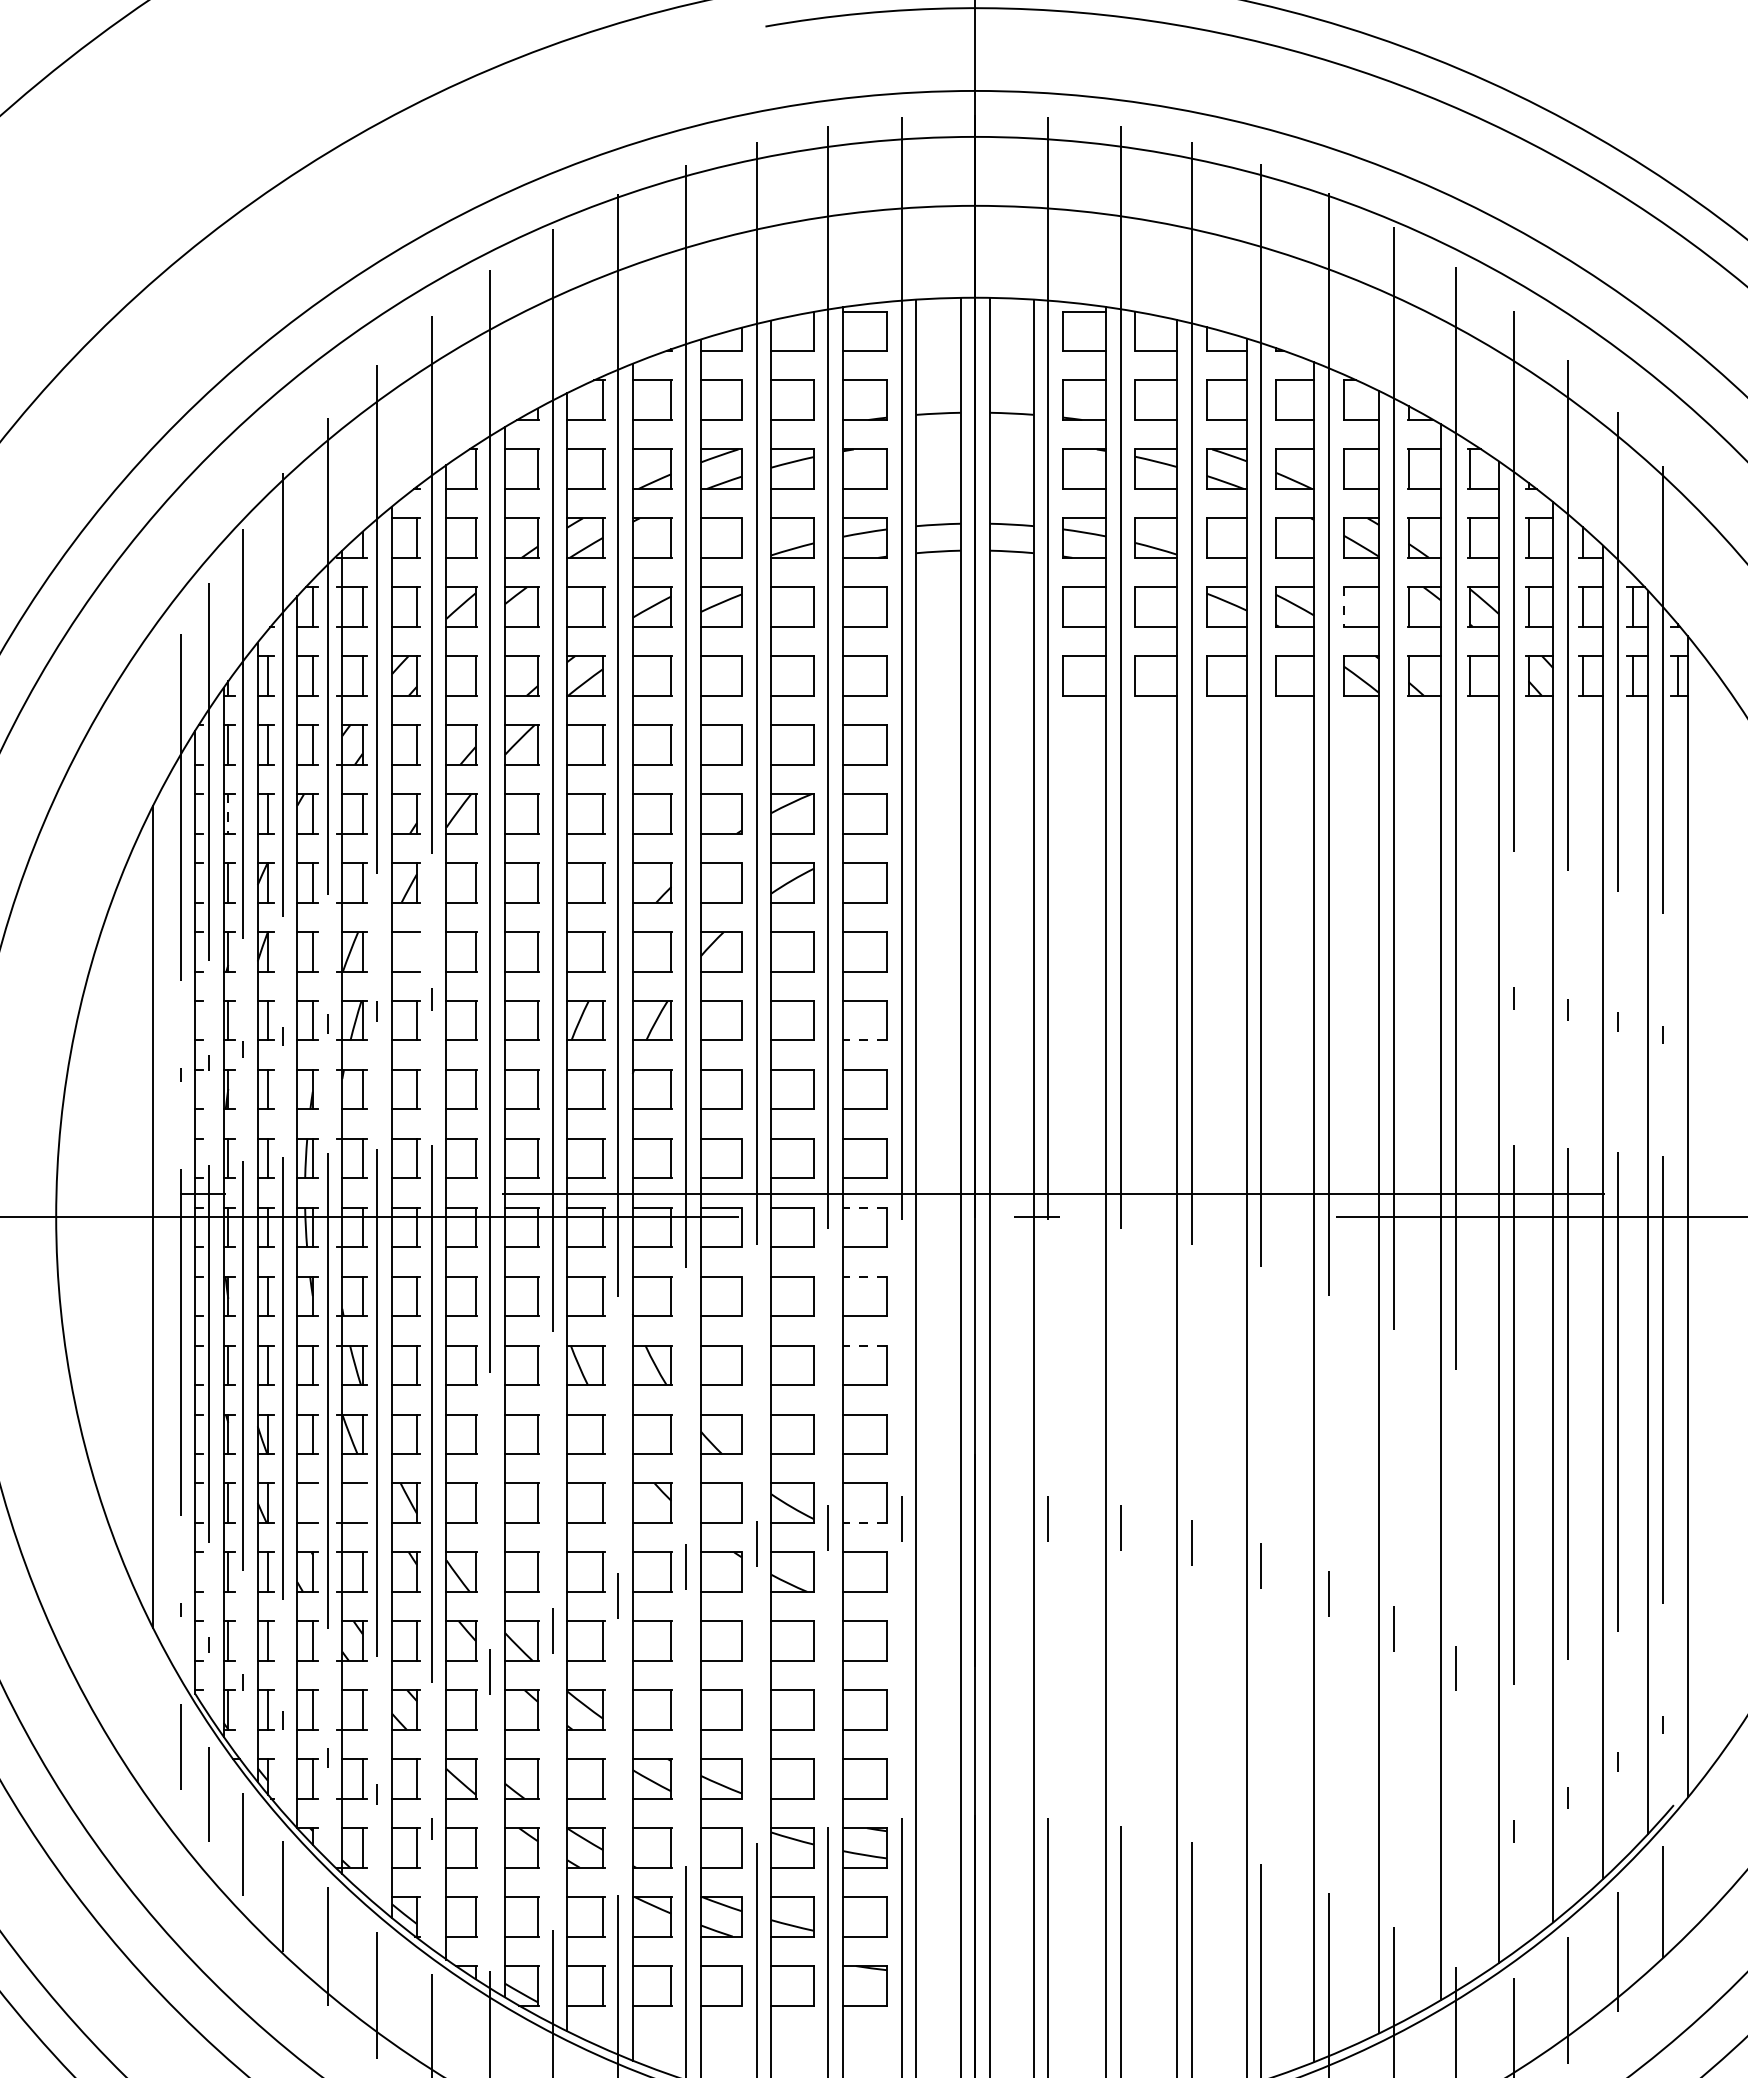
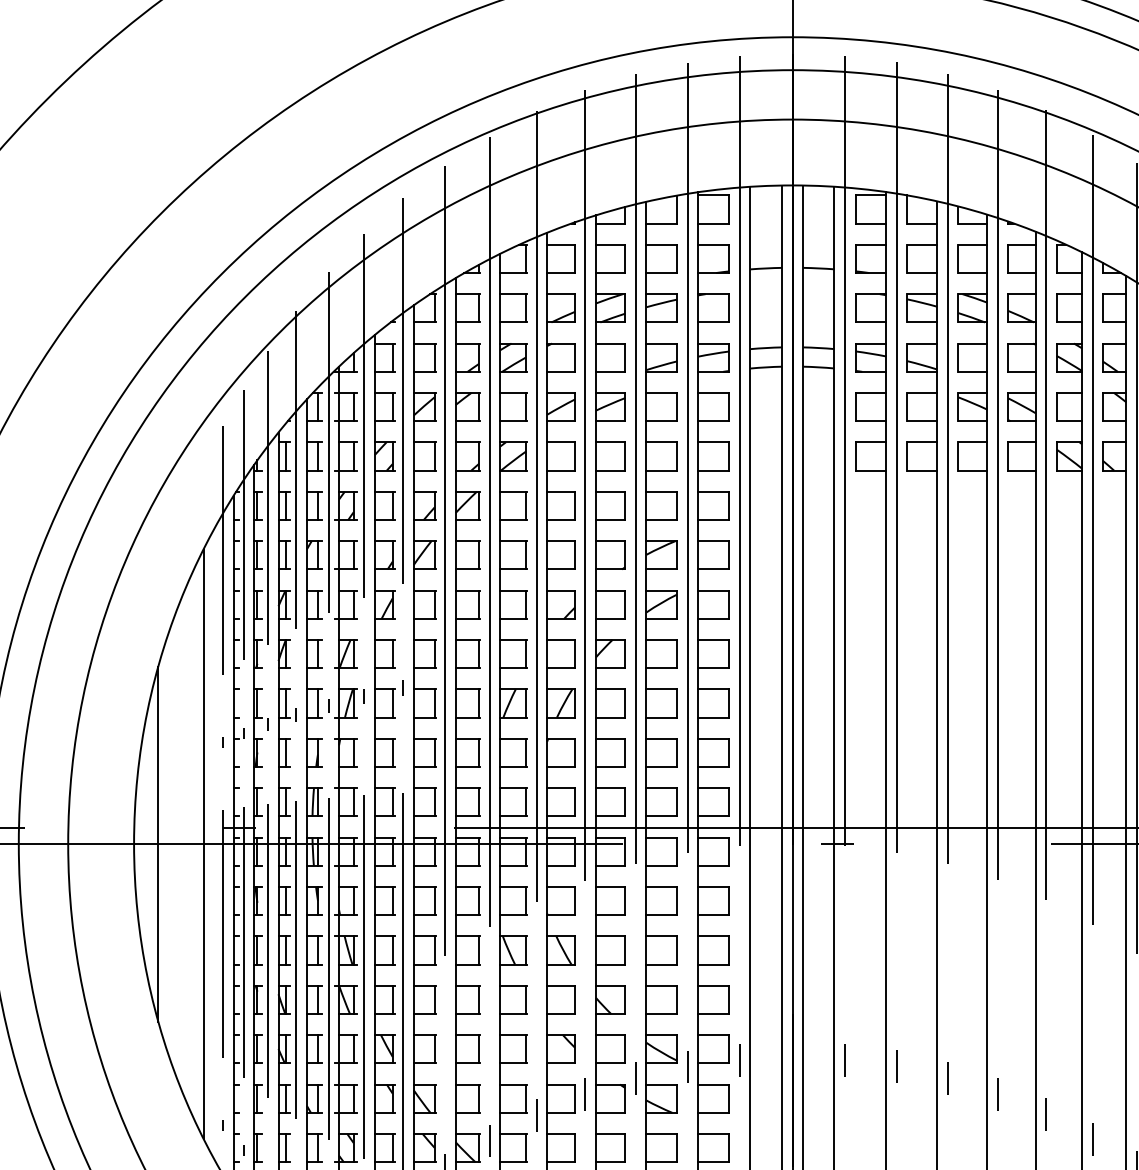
line: (1343, 607) -> (1056, 407), dashed -> solid
line: (228, 813) -> (257, 555), dashed -> solid
line: (417, 951) -> (392, 653), added
line: (864, 1040) -> (713, 717), dashed -> solid
line: (864, 1207) -> (713, 837), dashed -> solid
line: (90, 1216) -> (158, 843), added
line: (864, 1276) -> (713, 886), dashed -> solid
line: (864, 1345) -> (713, 936), dashed -> solid
line: (312, 1503) -> (317, 1049), added
line: (362, 1503) -> (353, 1049), added
line: (864, 1523) -> (713, 1063), dashed -> solid

